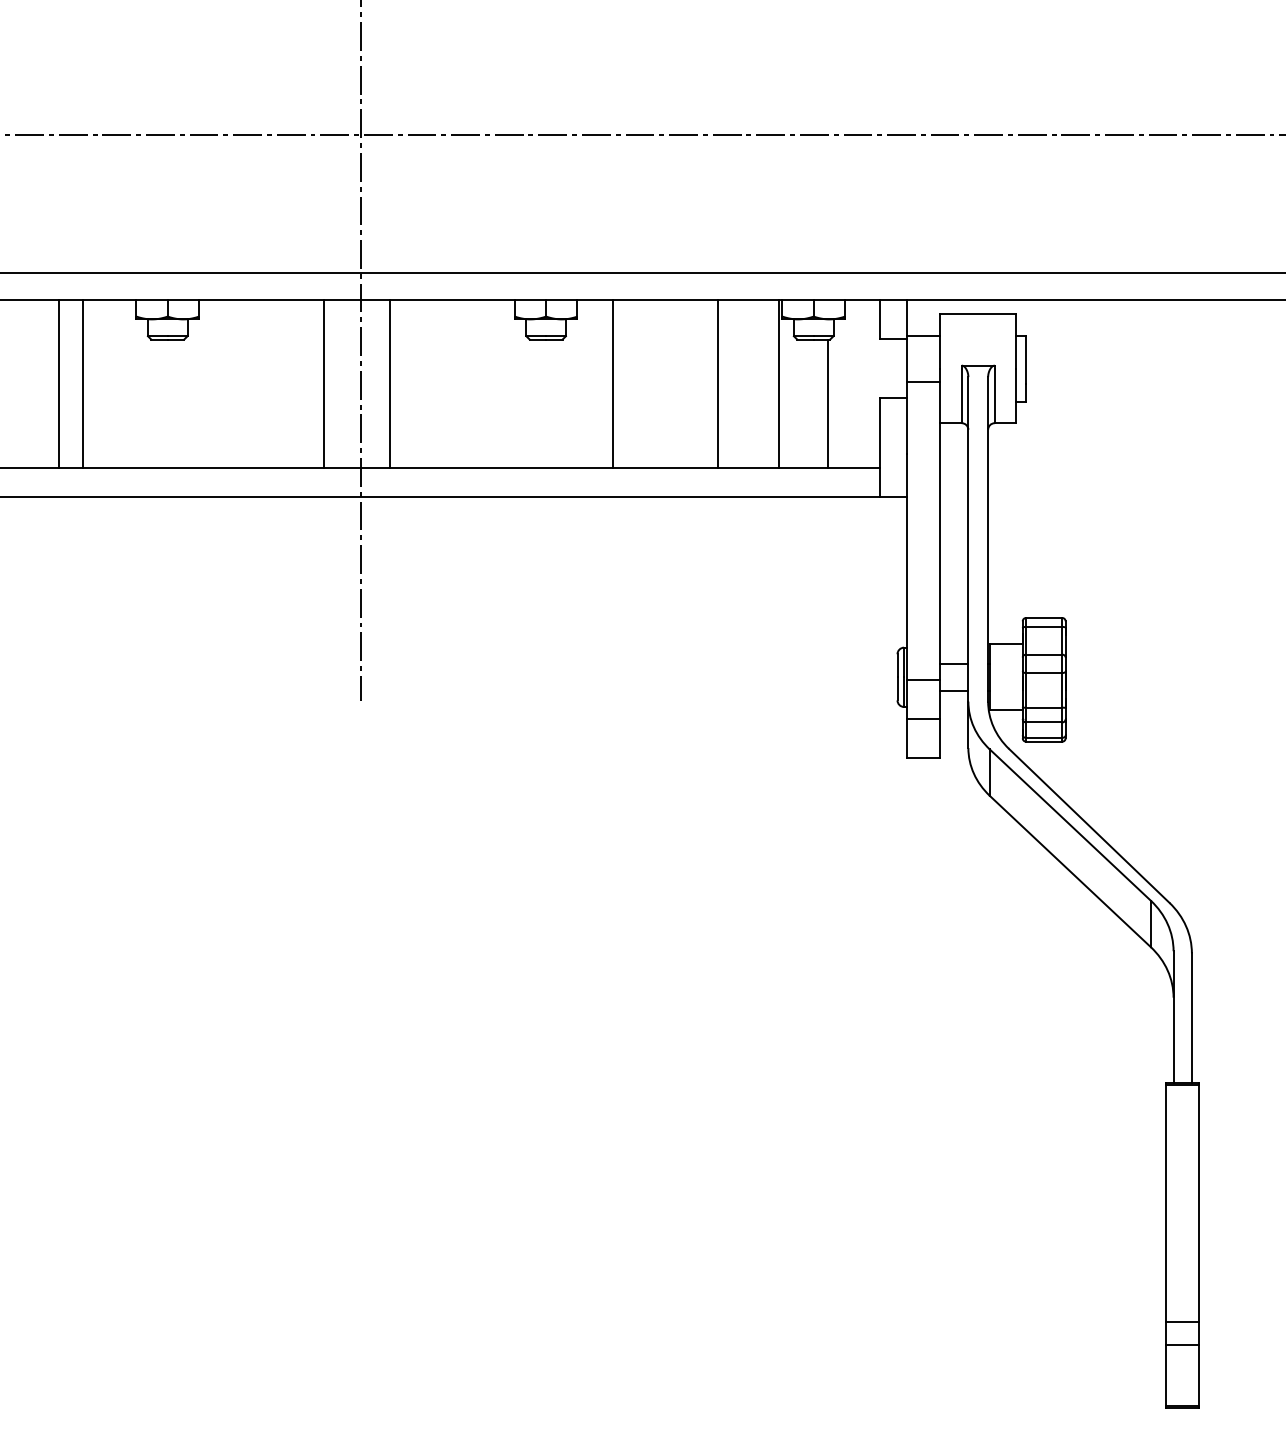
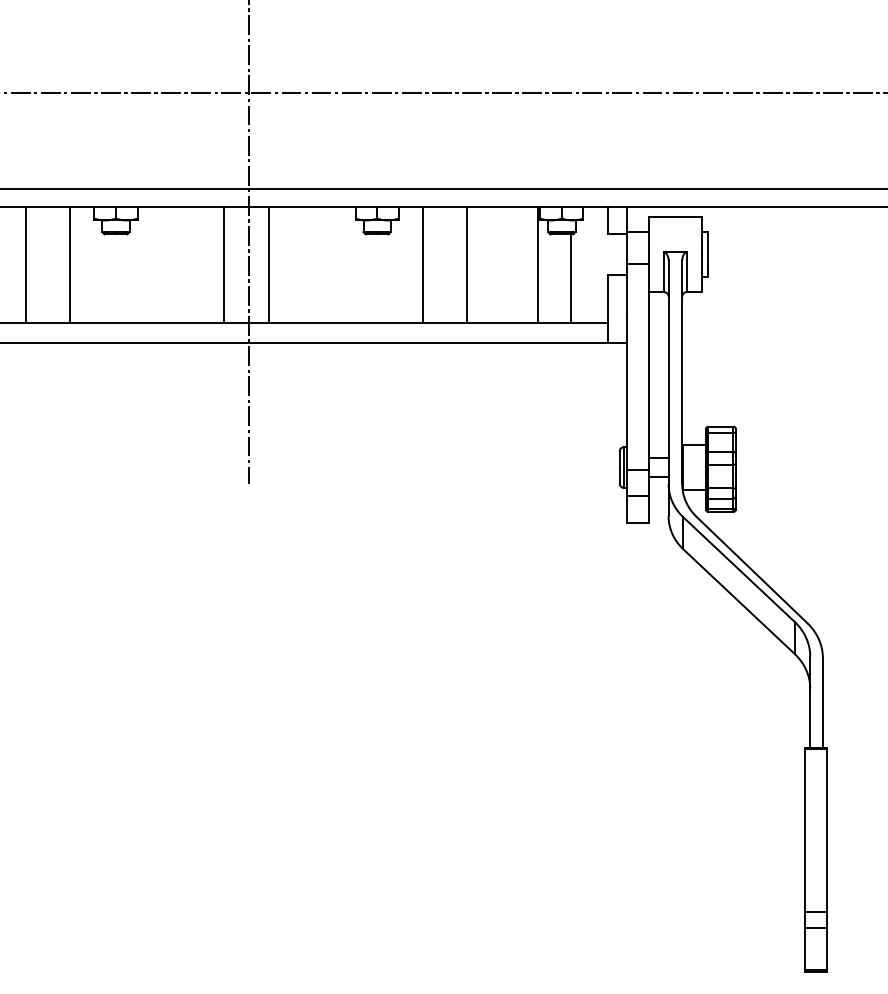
line: (59, 383) -> (70, 264), moved
line: (83, 383) -> (26, 264), moved
line: (717, 383) -> (466, 264), moved

